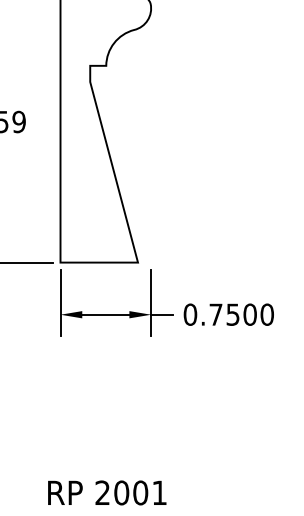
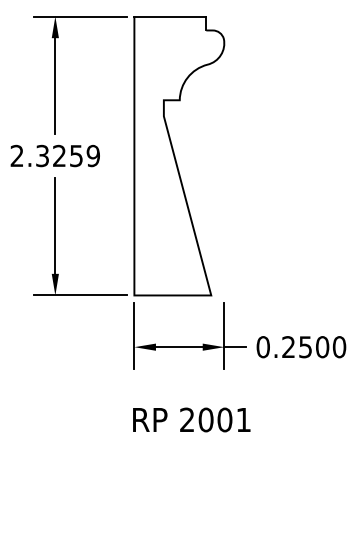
text: (215, 314) -> (288, 346), 0.7500 -> 0.2500
text: (106, 492) -> (191, 419), moved

